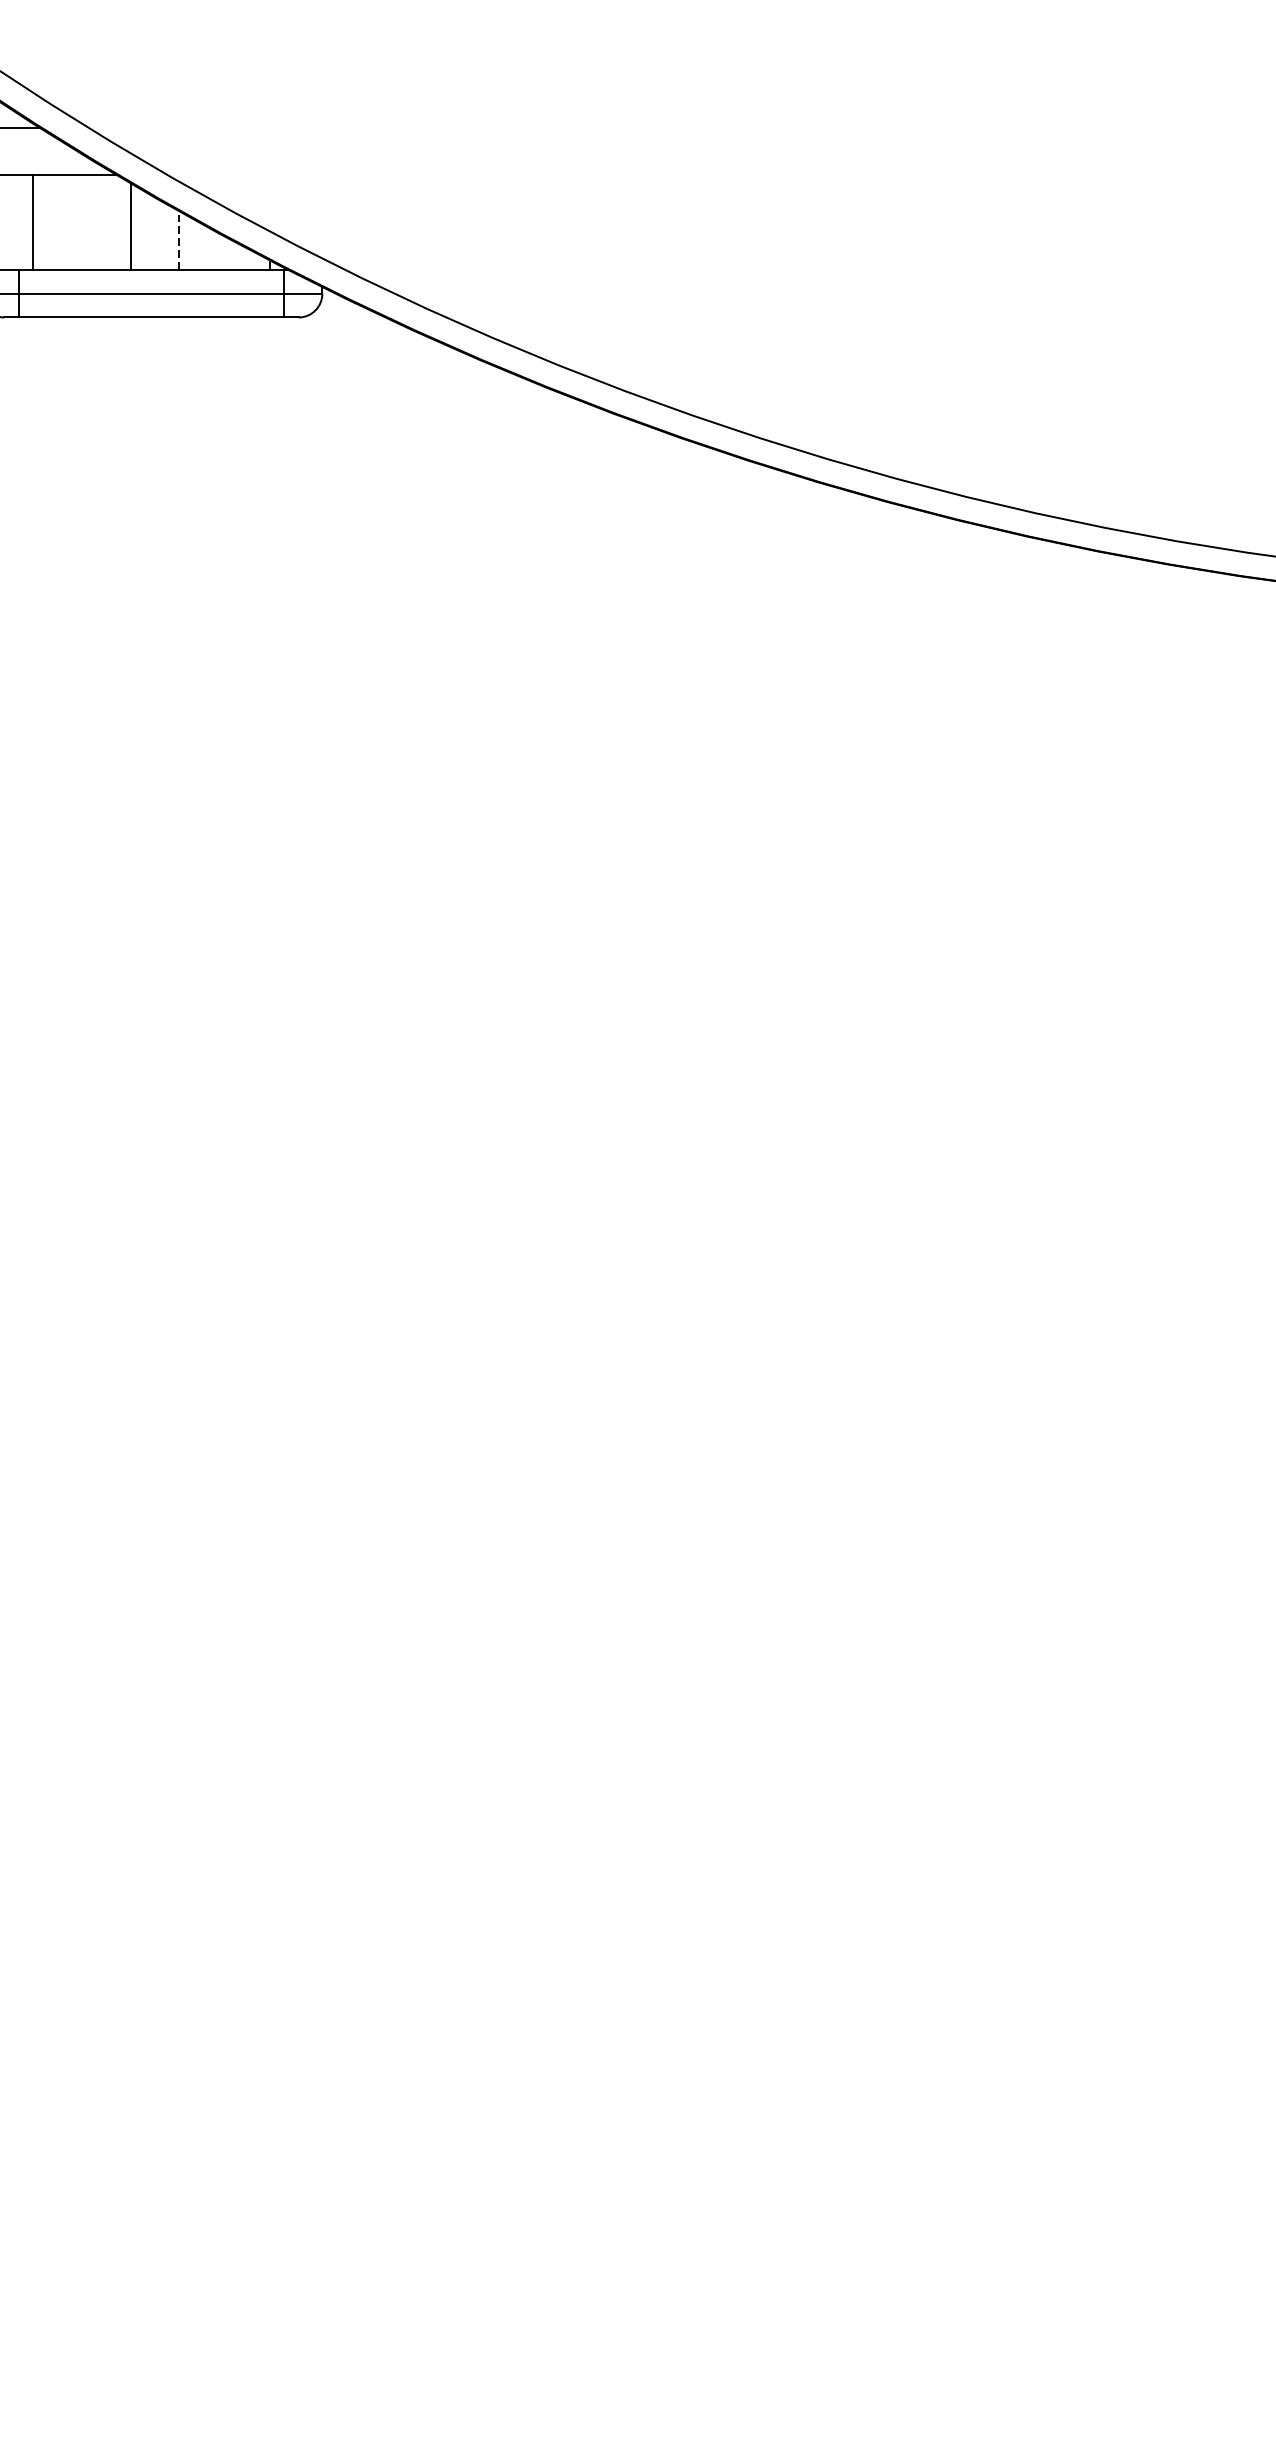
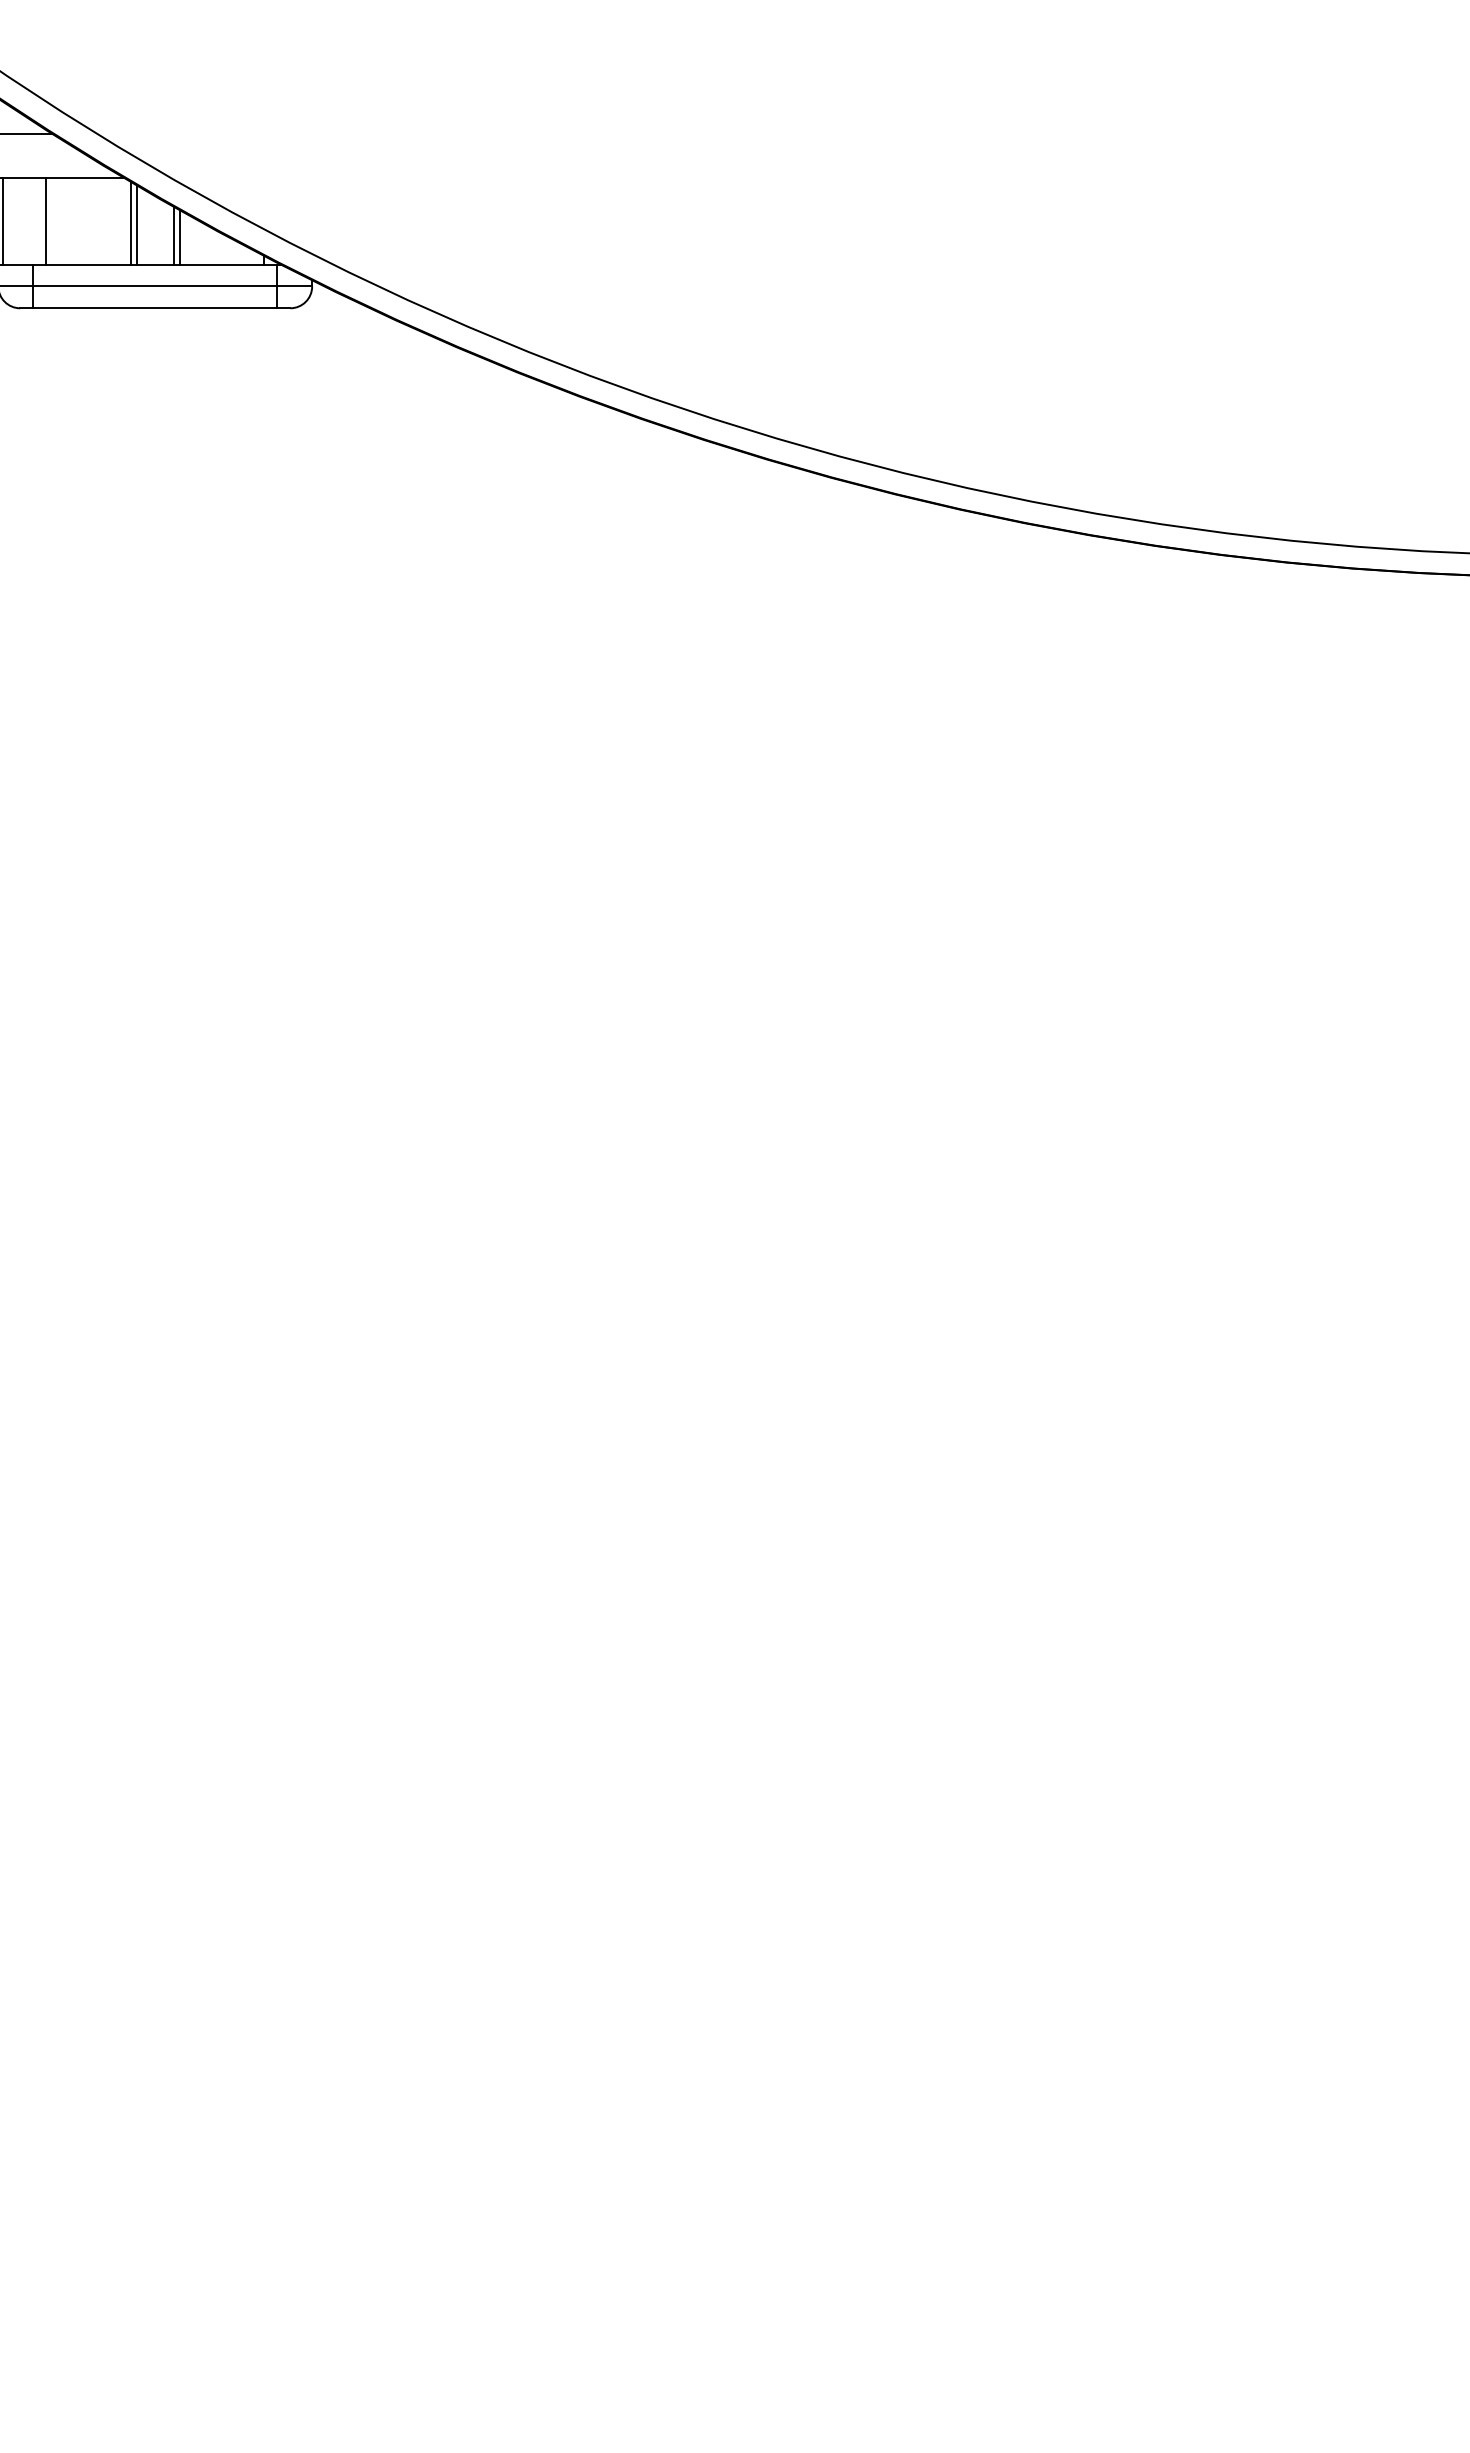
line: (124, 224) -> (130, 222), added
line: (171, 238) -> (173, 235), added
line: (179, 240) -> (180, 237), dashed -> solid

